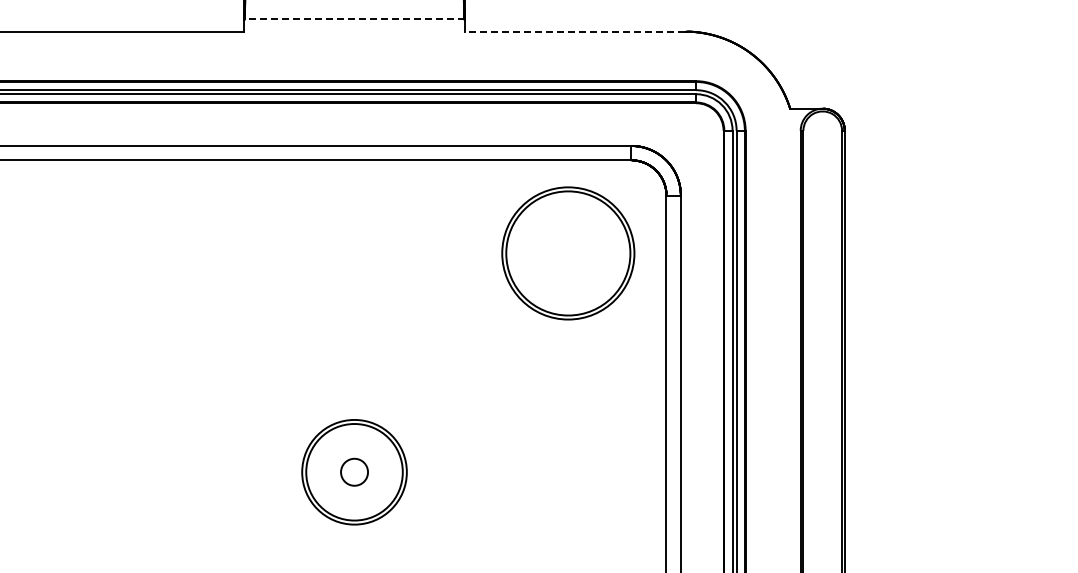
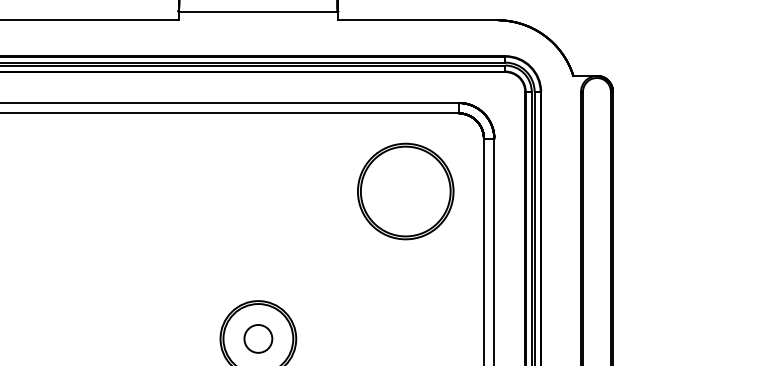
line: (354, 19) -> (258, 11), dashed -> solid
line: (574, 31) -> (417, 20), dashed -> solid
part: (568, 253) -> (405, 191), moved
circle: (354, 472) -> (258, 339), size x1.43

